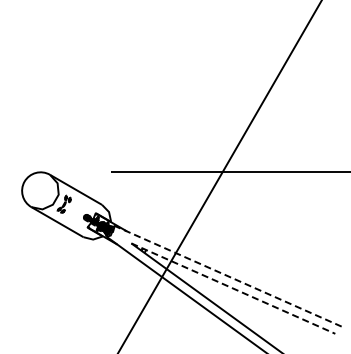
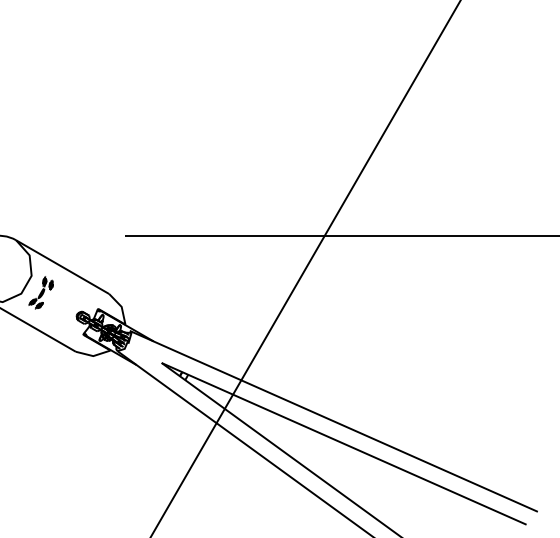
line: (227, 276) -> (333, 422), dashed -> solid
line: (233, 288) -> (344, 443), dashed -> solid

